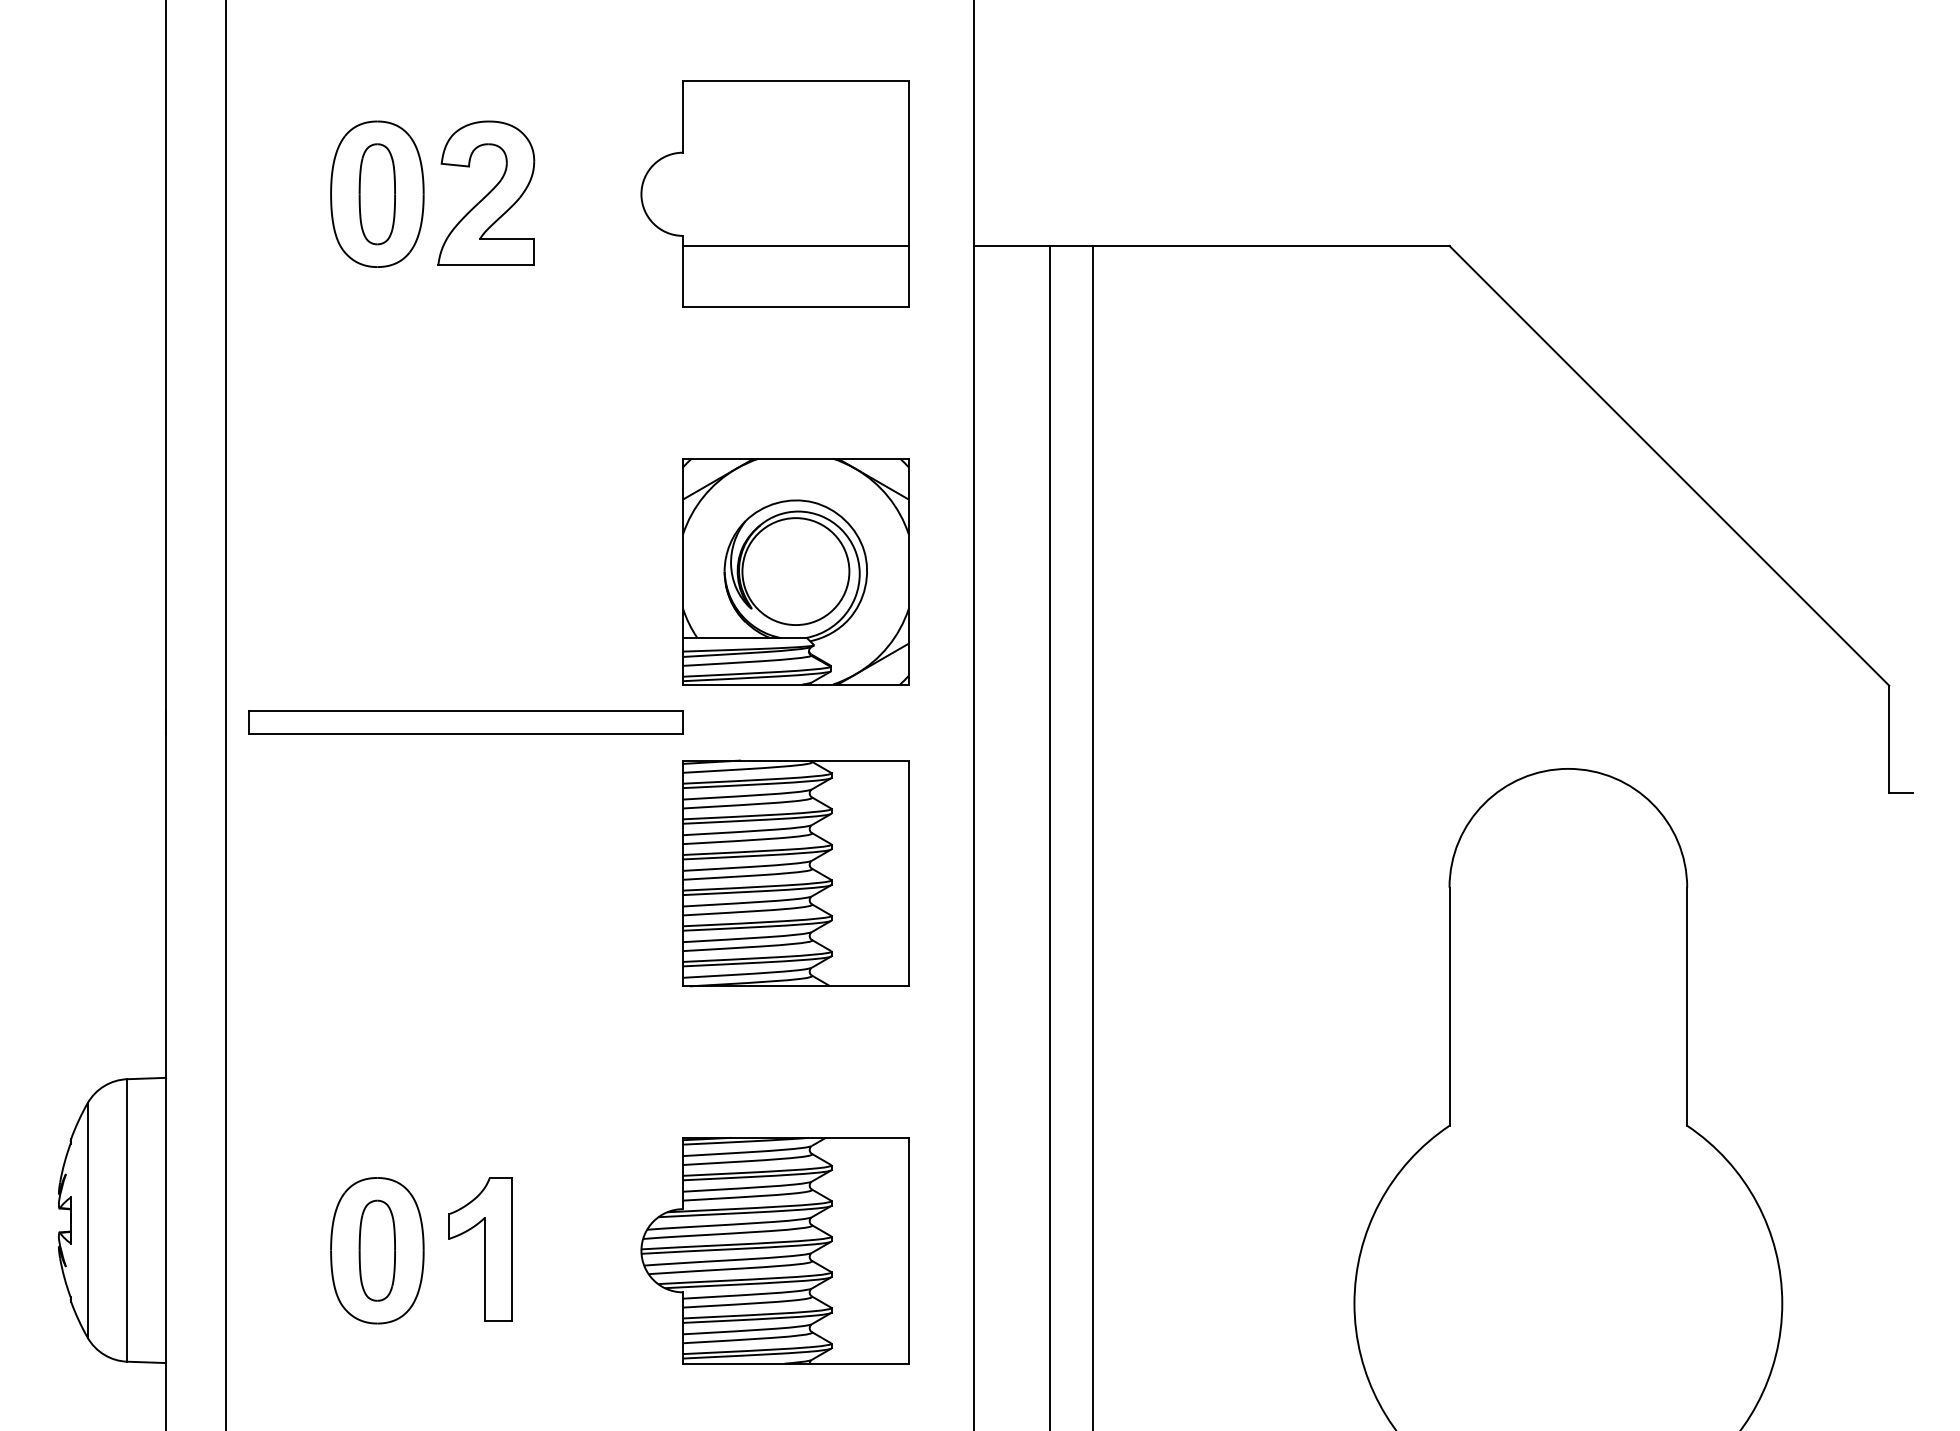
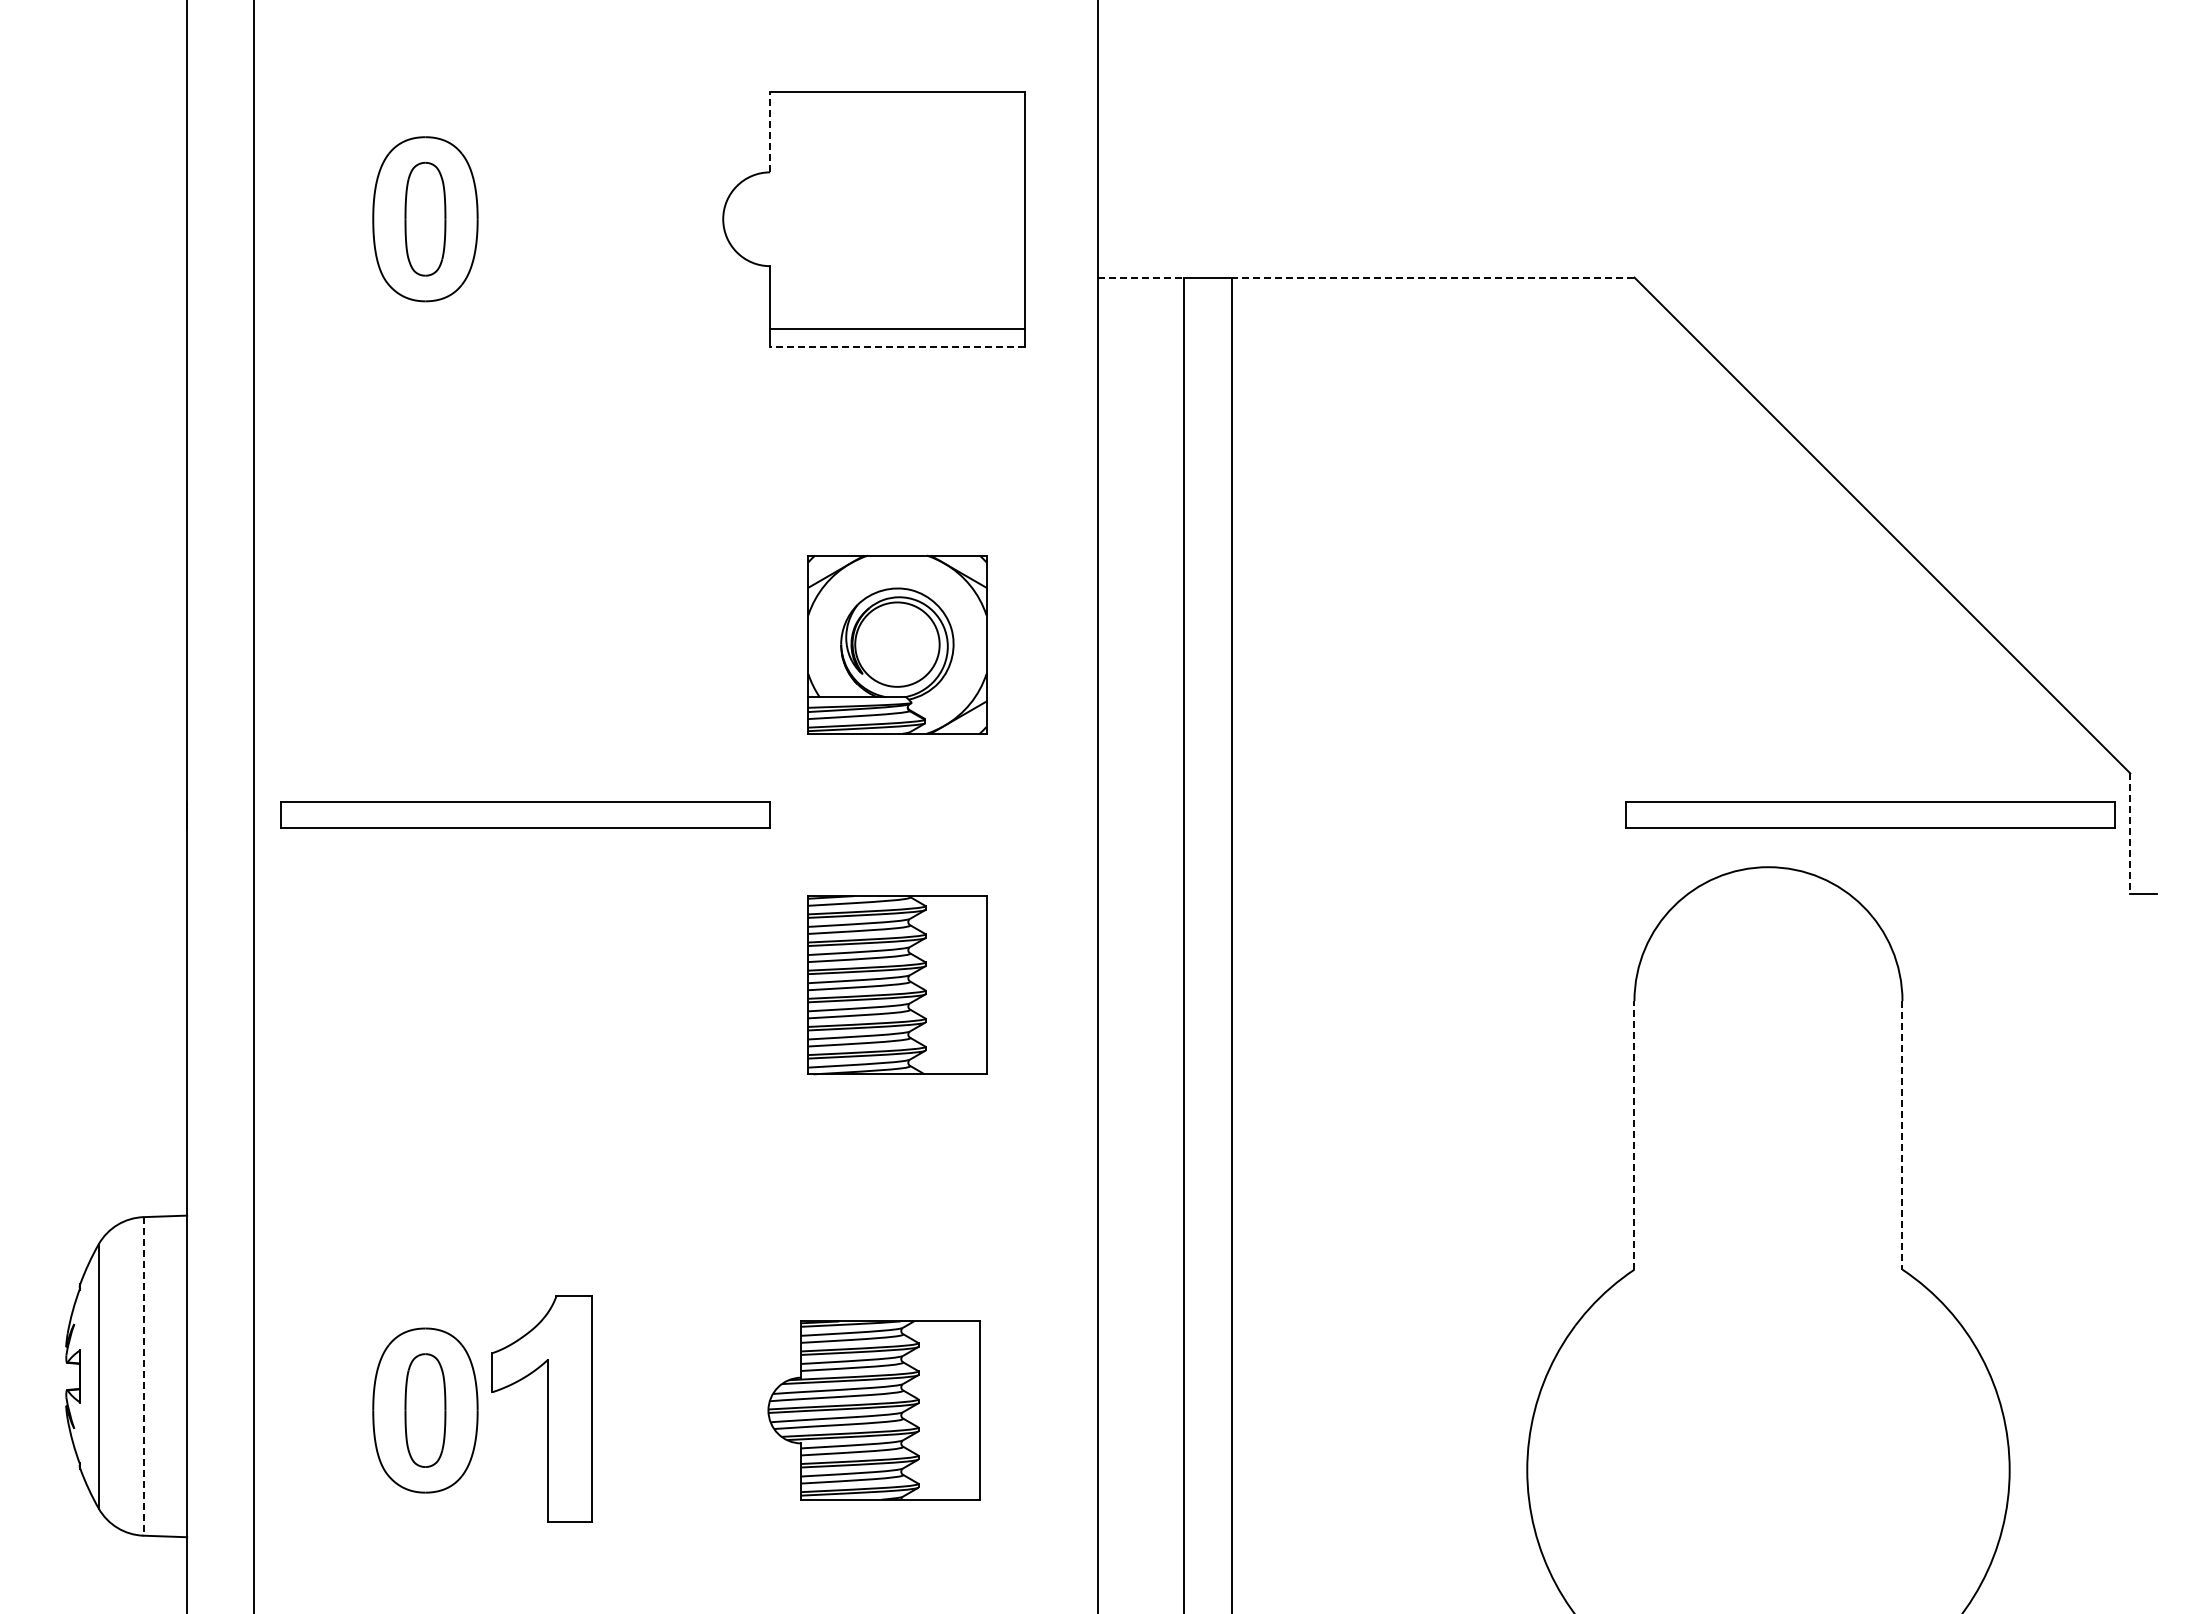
line: (683, 116) -> (770, 131), solid -> dashed
part: (486, 192) -> (548, 217), removed
line: (795, 245) -> (897, 328), moved
line: (1012, 245) -> (1141, 277), solid -> dashed
line: (1270, 245) -> (1432, 277), solid -> dashed
line: (795, 307) -> (896, 346), solid -> dashed
part: (795, 571) -> (897, 644), size x0.7
part: (1658, 722) -> (1870, 814), added
line: (1889, 739) -> (2130, 834), solid -> dashed
part: (795, 873) -> (897, 985), size x0.7
line: (1449, 1005) -> (1634, 1134), solid -> dashed
line: (1687, 1006) -> (1902, 1135), solid -> dashed
line: (127, 1220) -> (143, 1376), solid -> dashed
part: (480, 1249) -> (541, 1409), size x1.4
part: (774, 1250) -> (873, 1410), size x0.7

